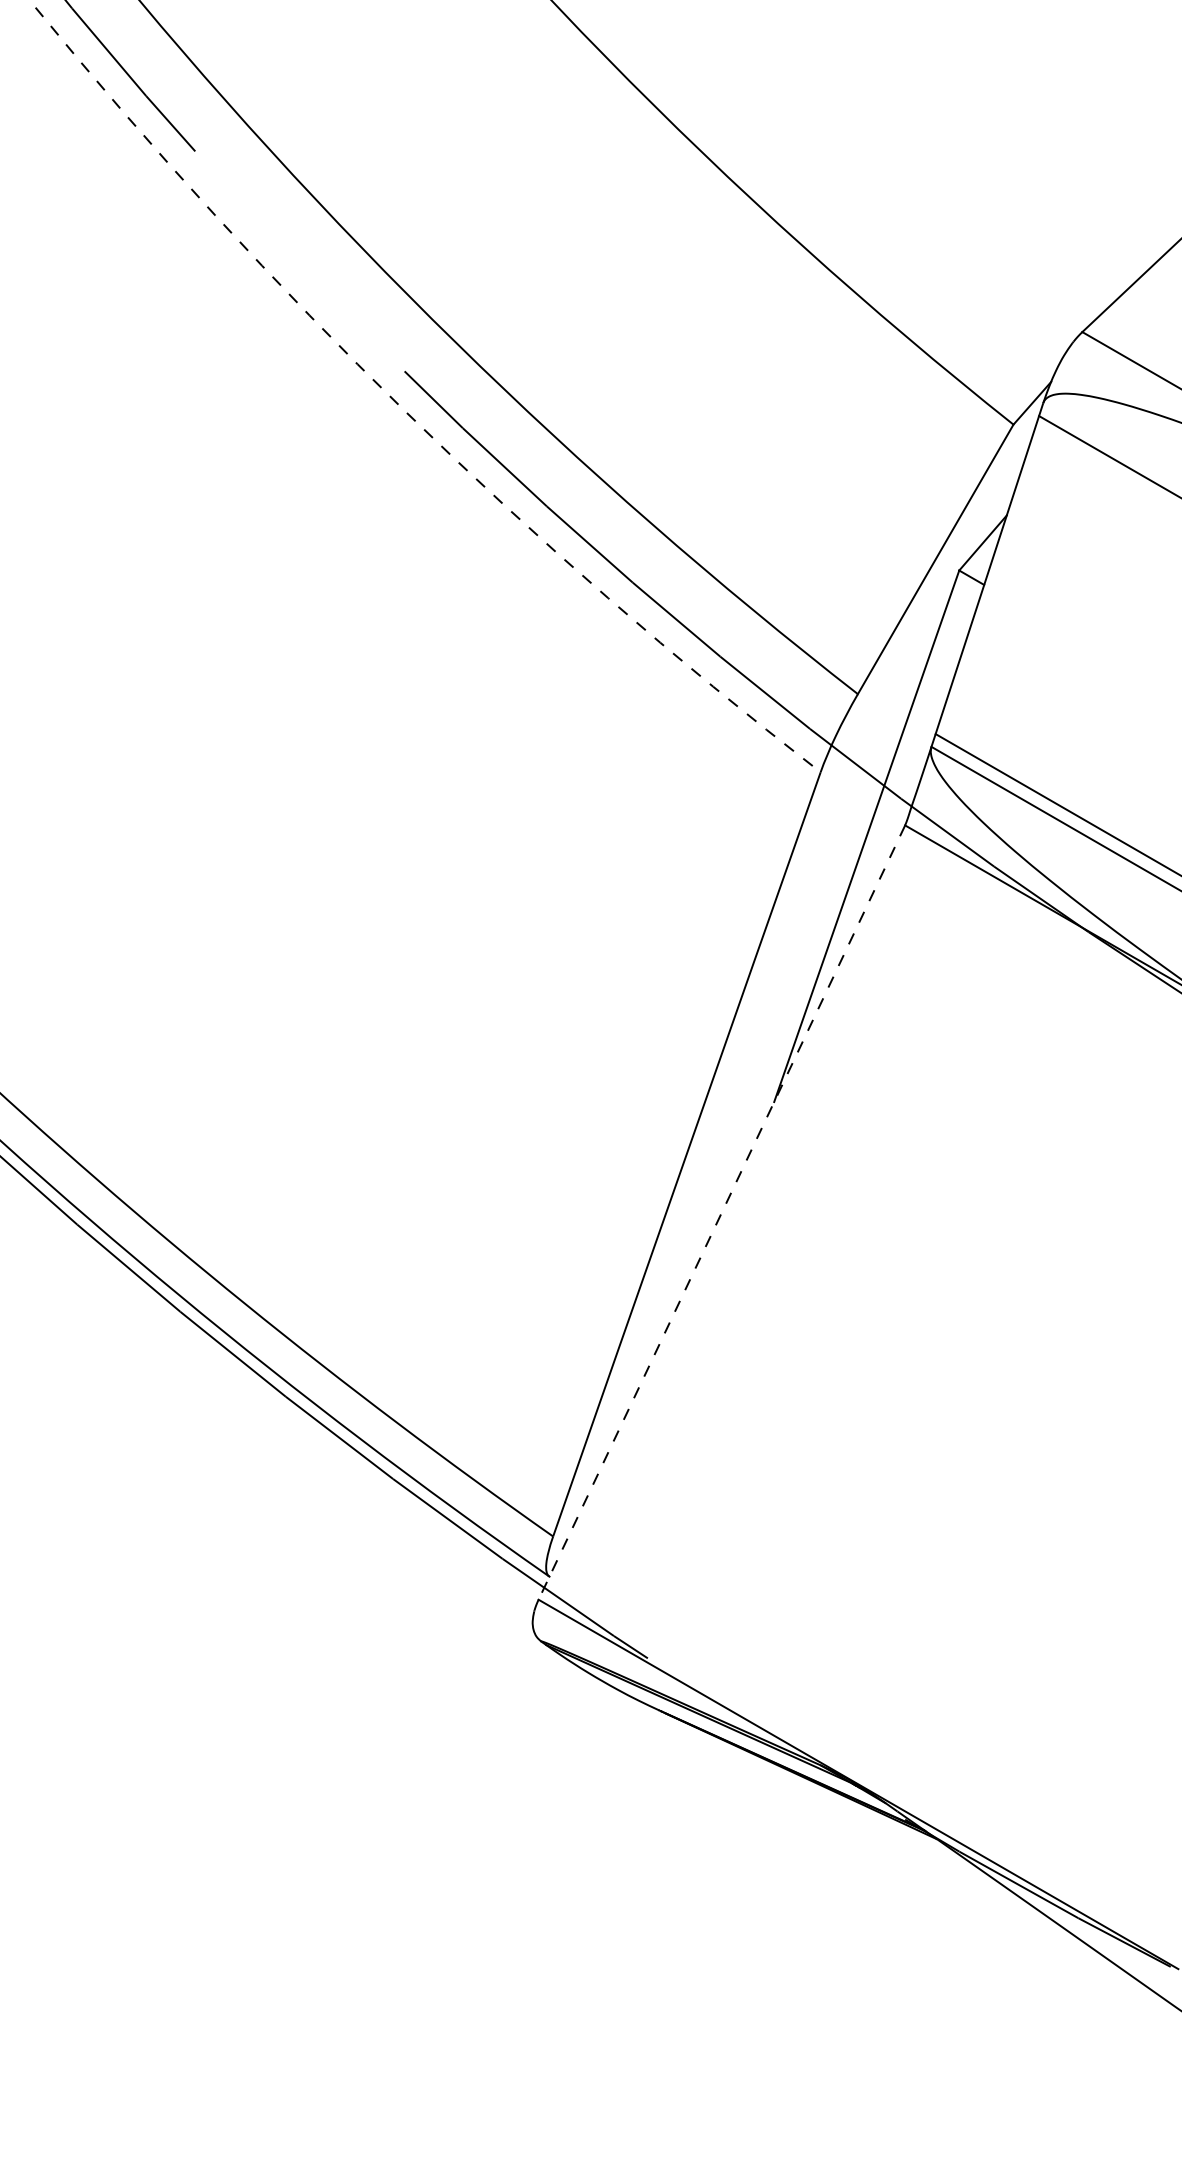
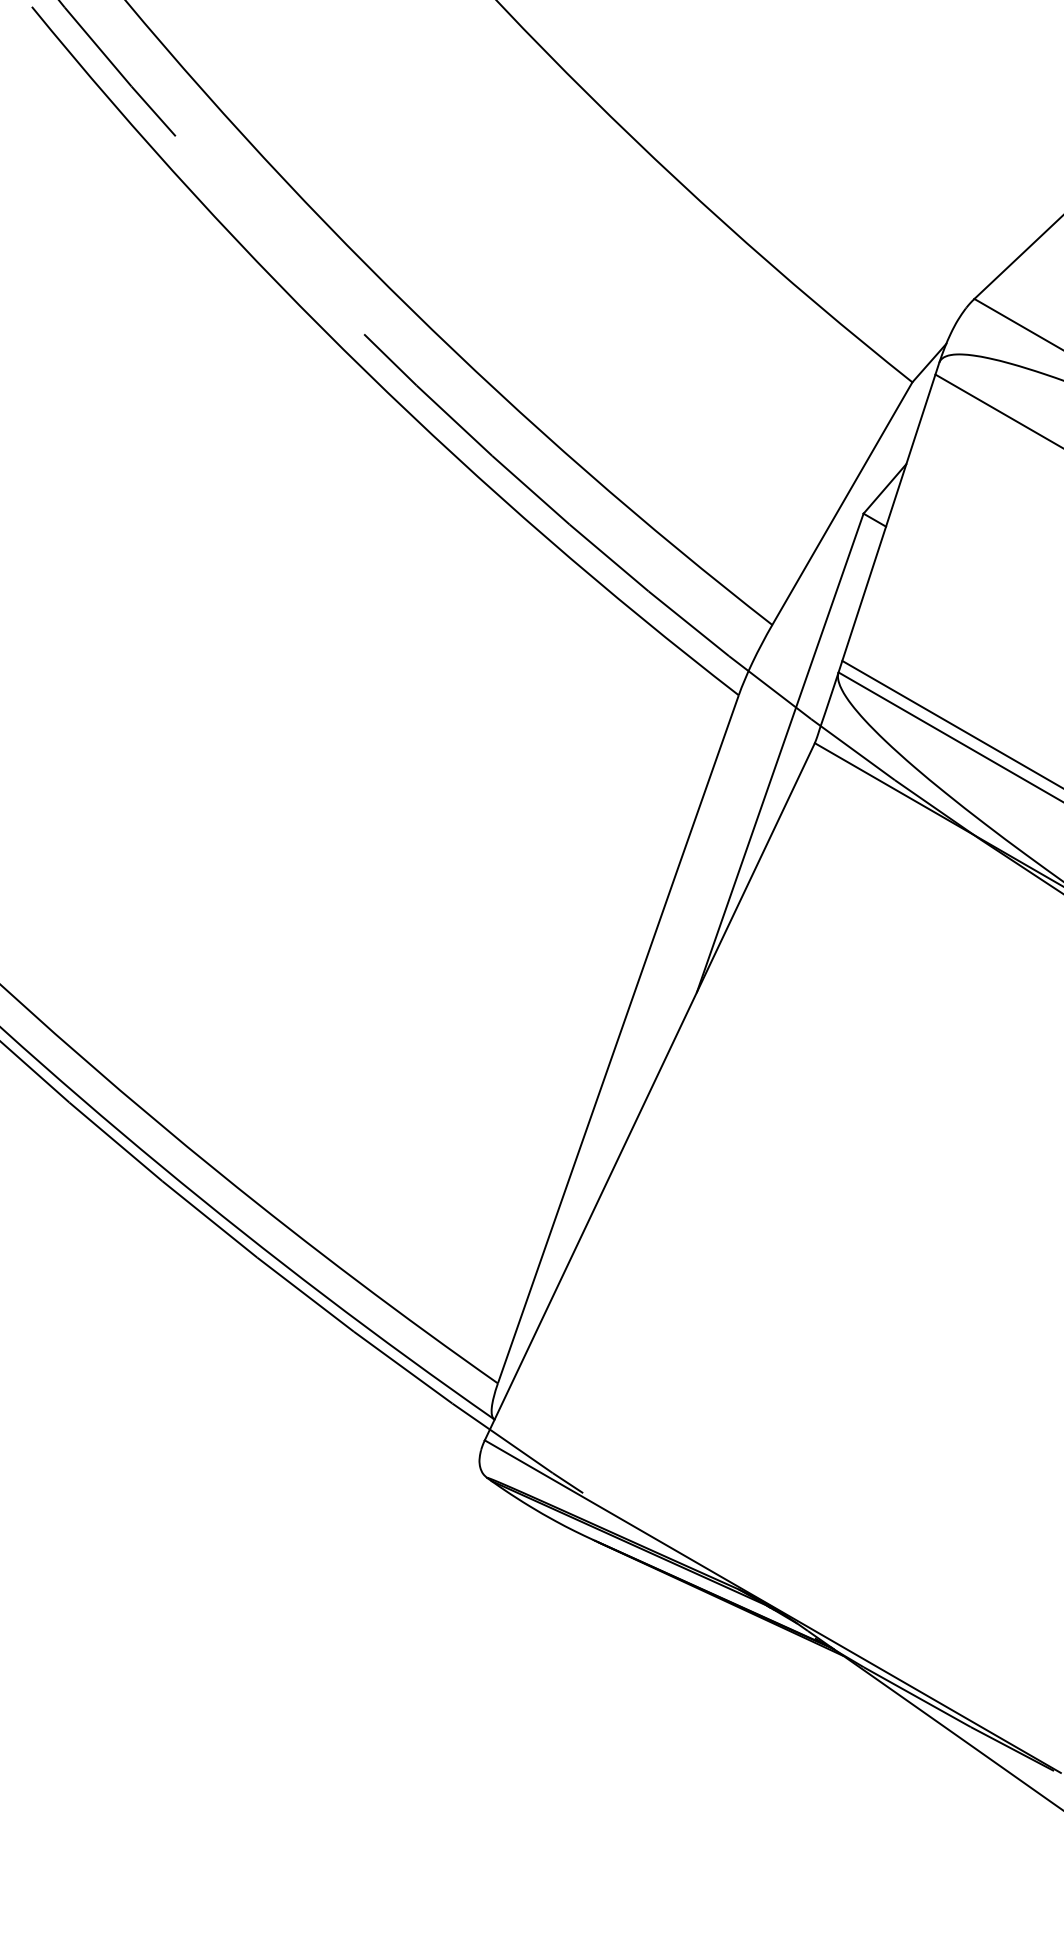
arc: (406, 412) -> (365, 371), dashed -> solid
line: (721, 1213) -> (649, 1092), dashed -> solid

